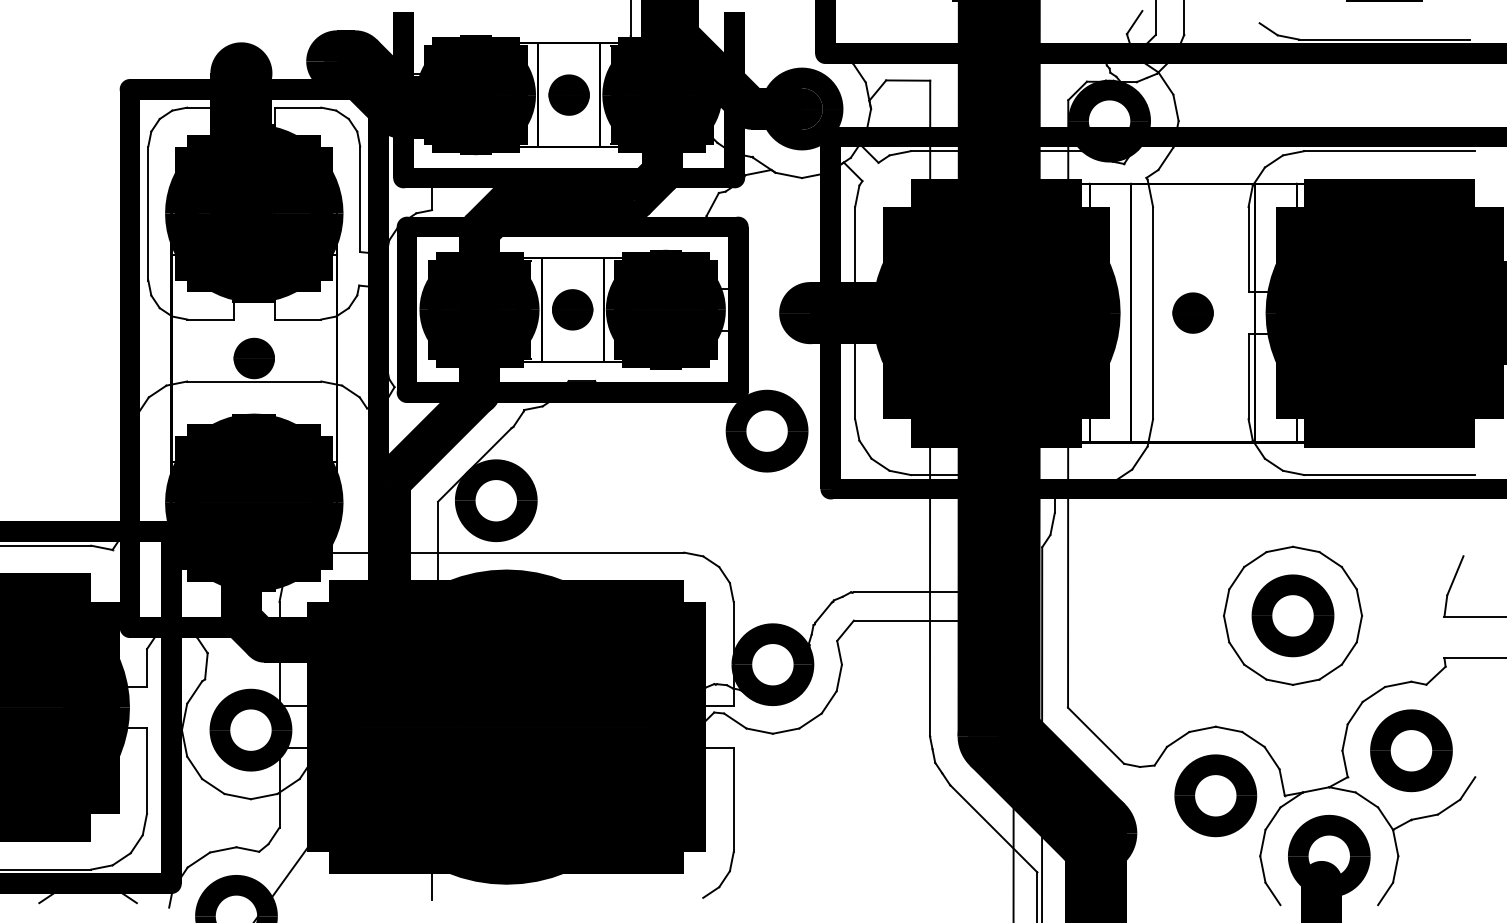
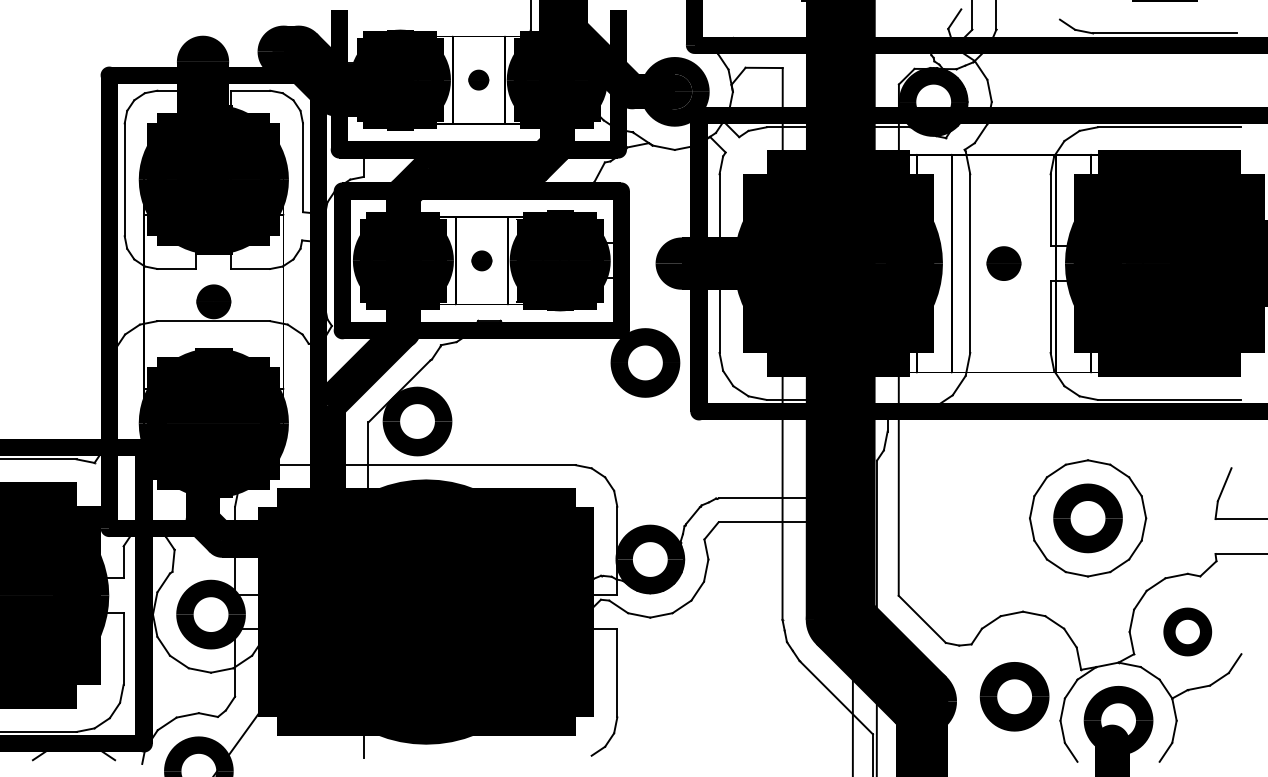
part: (568, 94) -> (478, 79), size x0.6
part: (572, 309) -> (481, 260), size x0.6
part: (1411, 750) -> (1187, 631), size x0.7
part: (1215, 795) -> (1014, 696), moved

